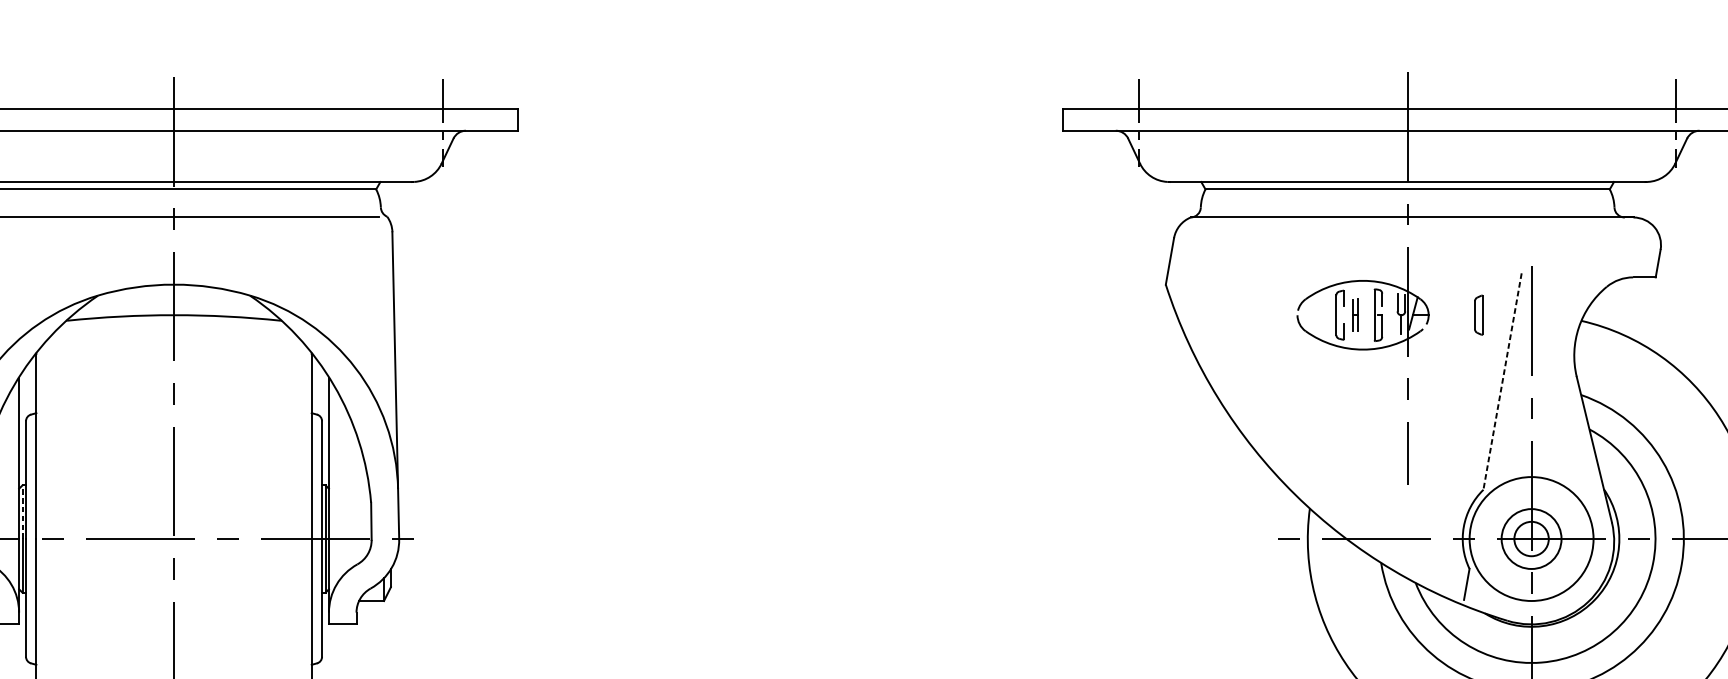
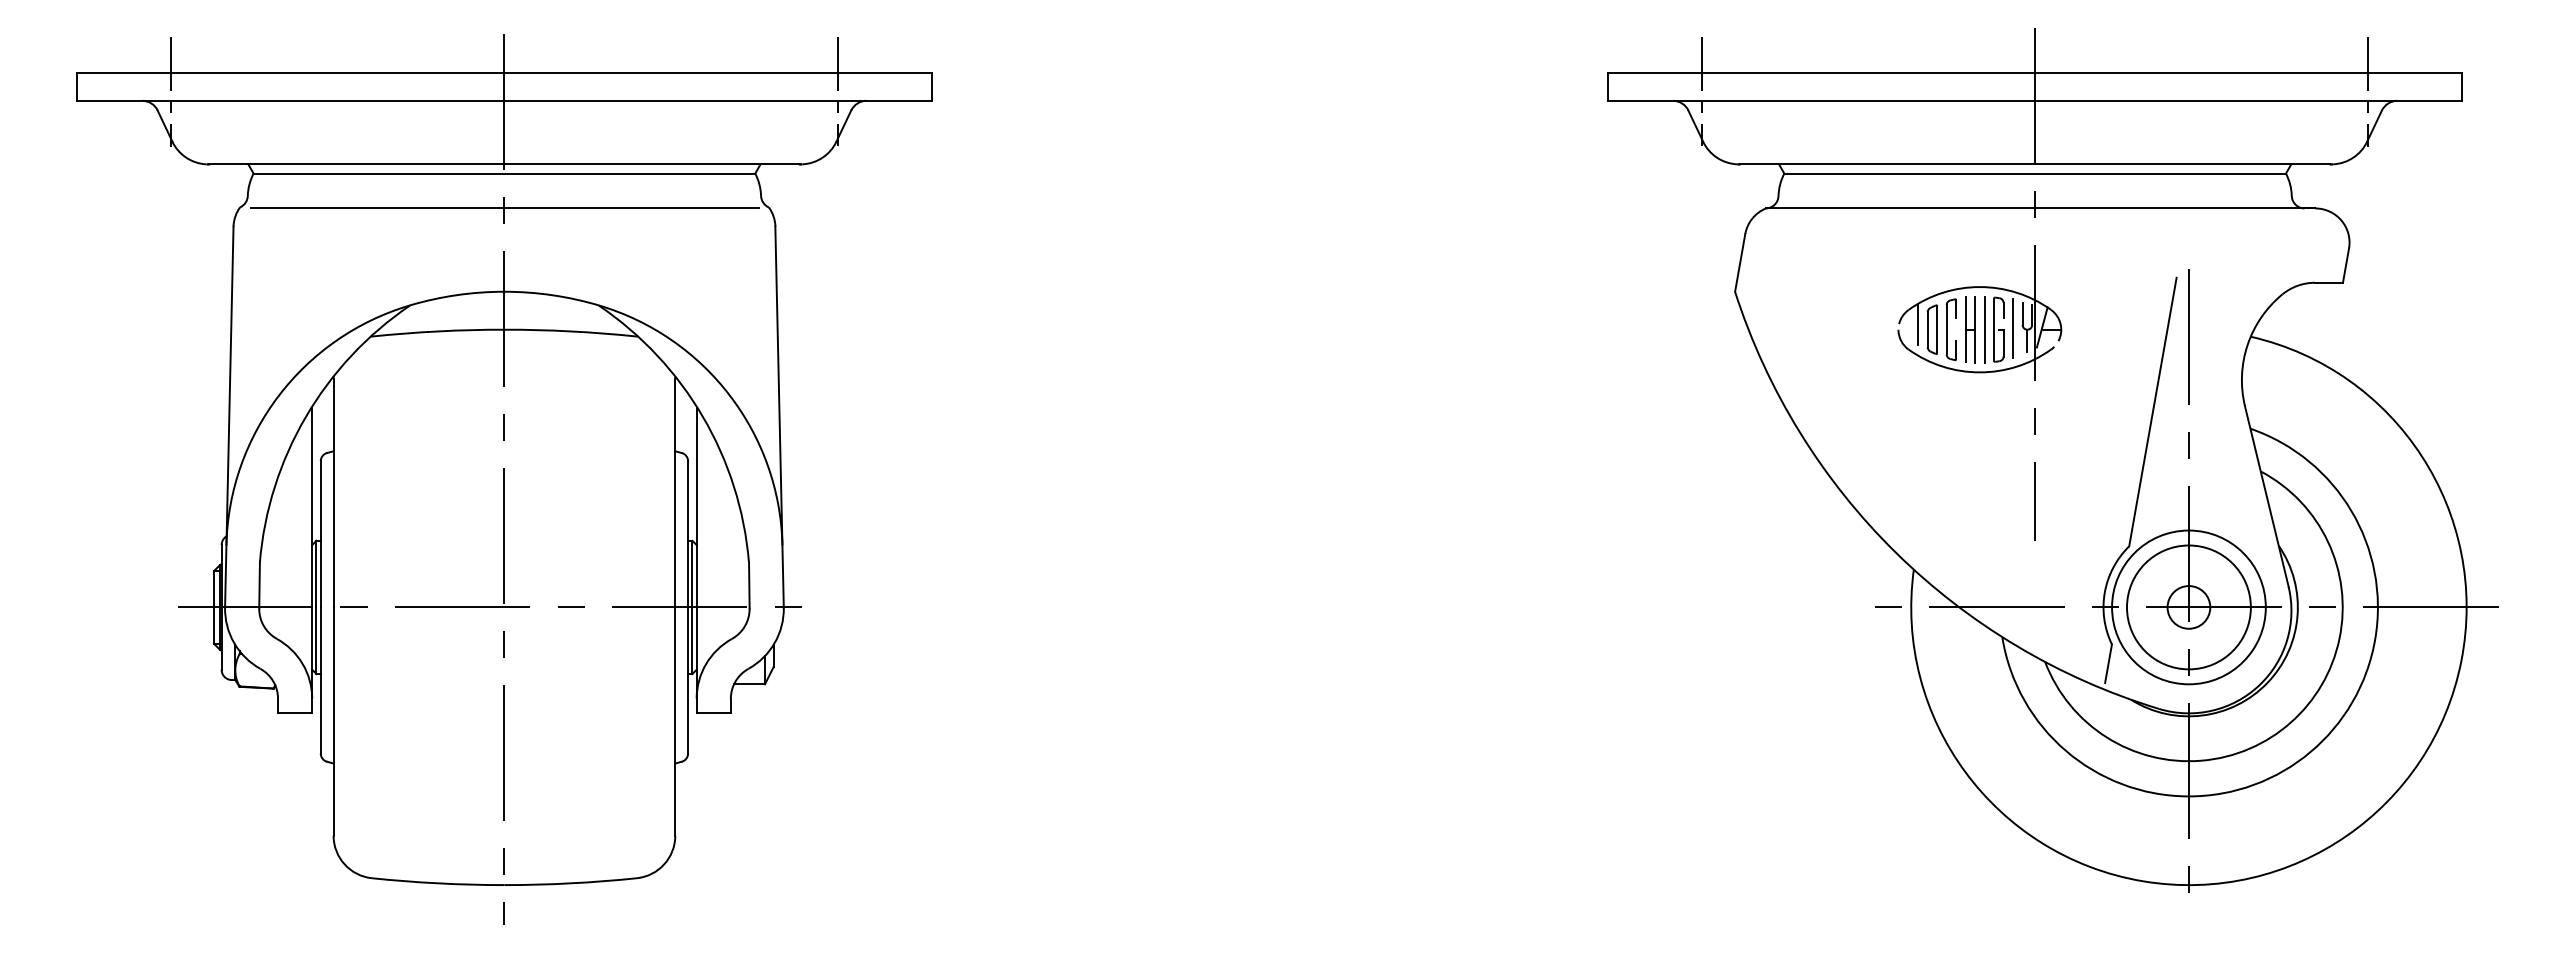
line: (1313, 310) -> (1918, 323), added
line: (1390, 313) -> (2013, 327), added
part: (1355, 315) -> (1970, 329), size x1.67
line: (1366, 315) -> (1984, 329), added
part: (1478, 315) -> (1931, 329), moved
line: (1502, 381) -> (2152, 412), dashed -> solid
line: (22, 511) -> (316, 573), dashed -> solid
circle: (1531, 539) -> (2188, 607), size x1.67

